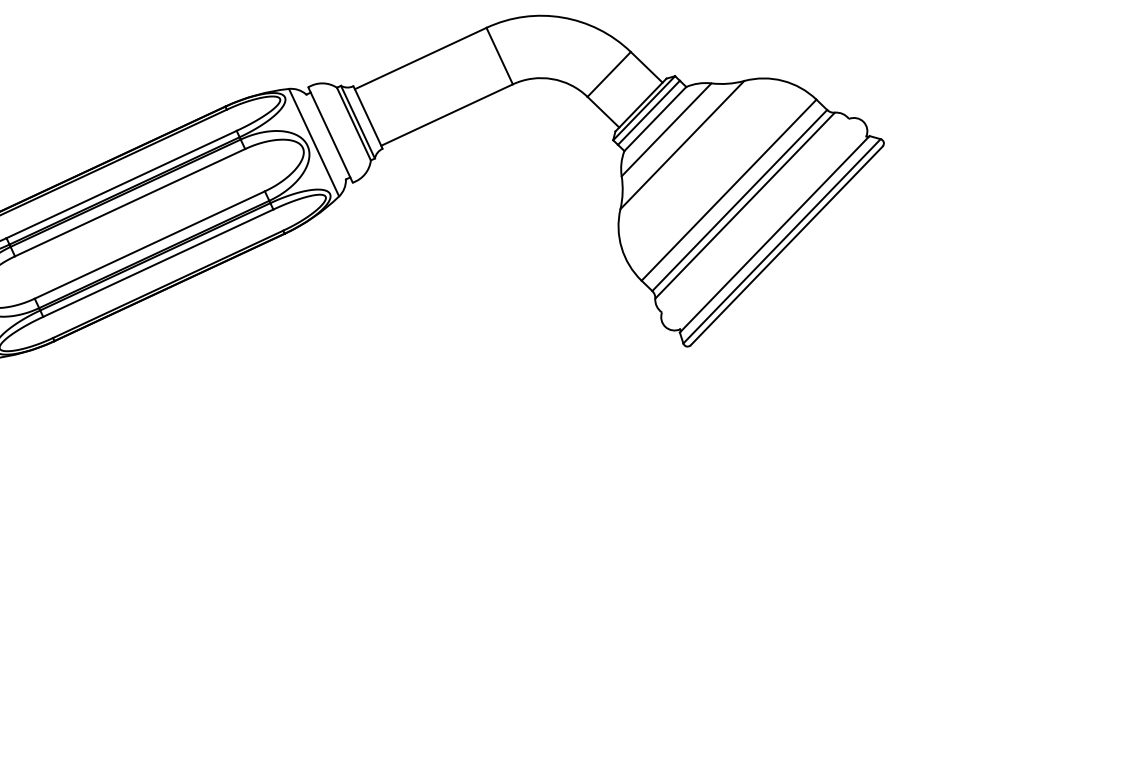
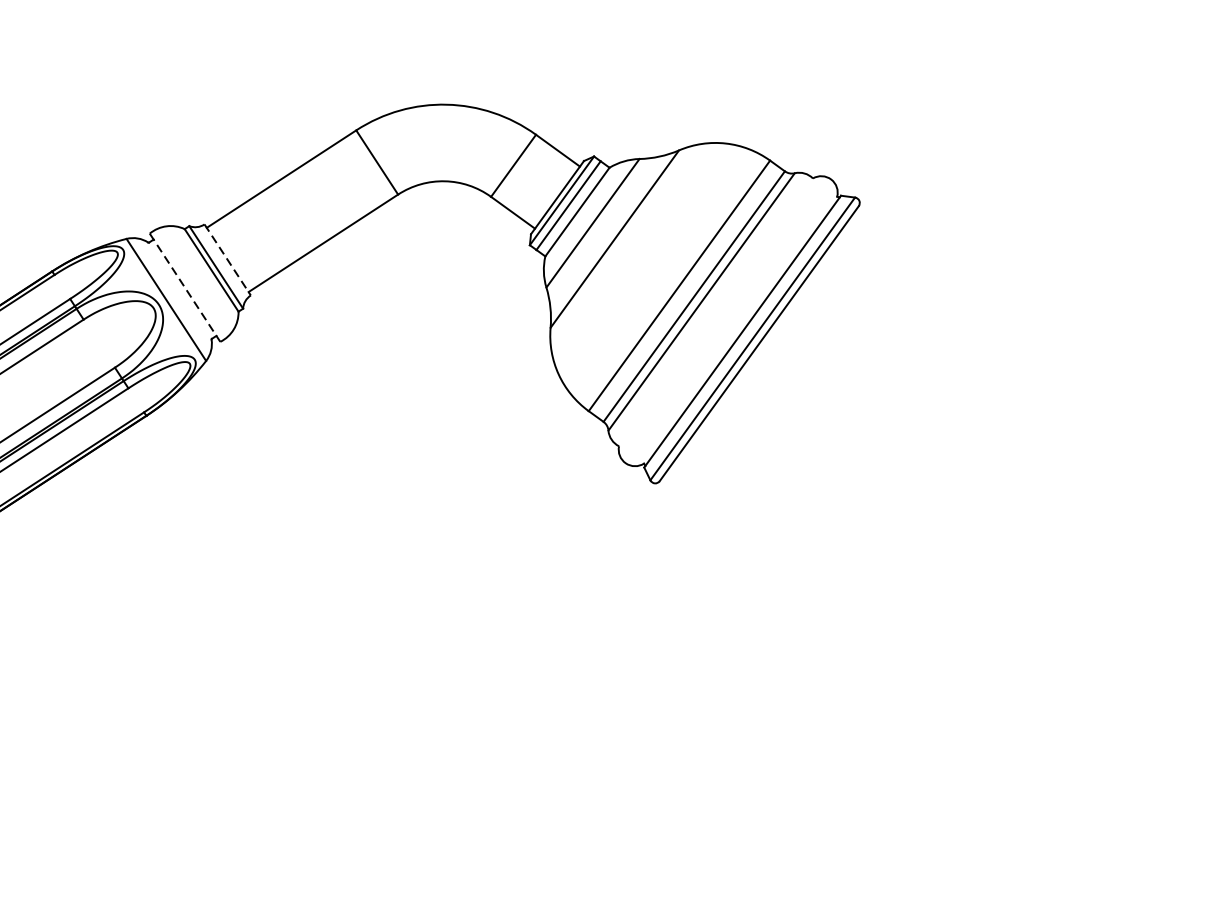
line: (368, 117) -> (228, 259), solid -> dashed
line: (330, 135) -> (185, 288), solid -> dashed

